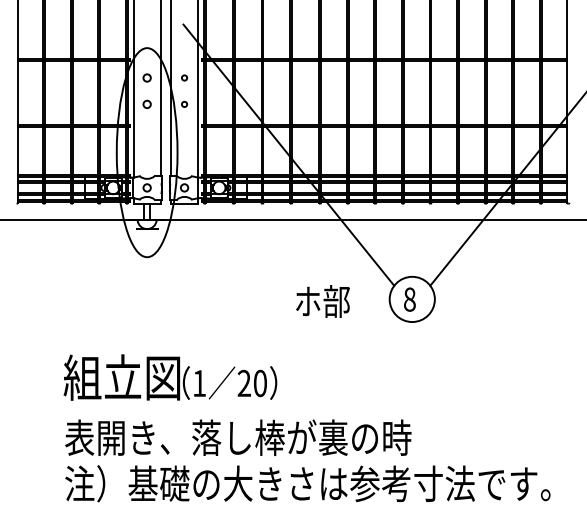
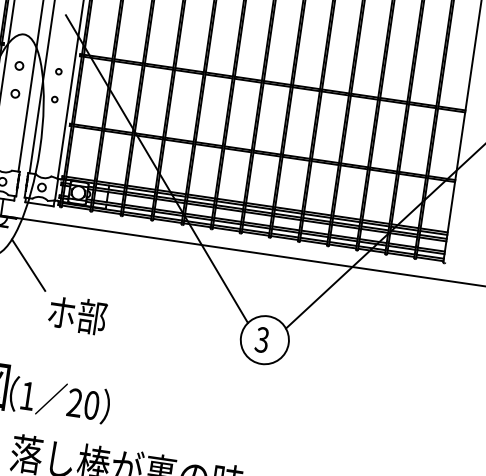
line: (182, 261) -> (28, 264), added
text: (409, 299) -> (261, 339), 8 -> 3
text: (322, 301) -> (77, 315), moved

